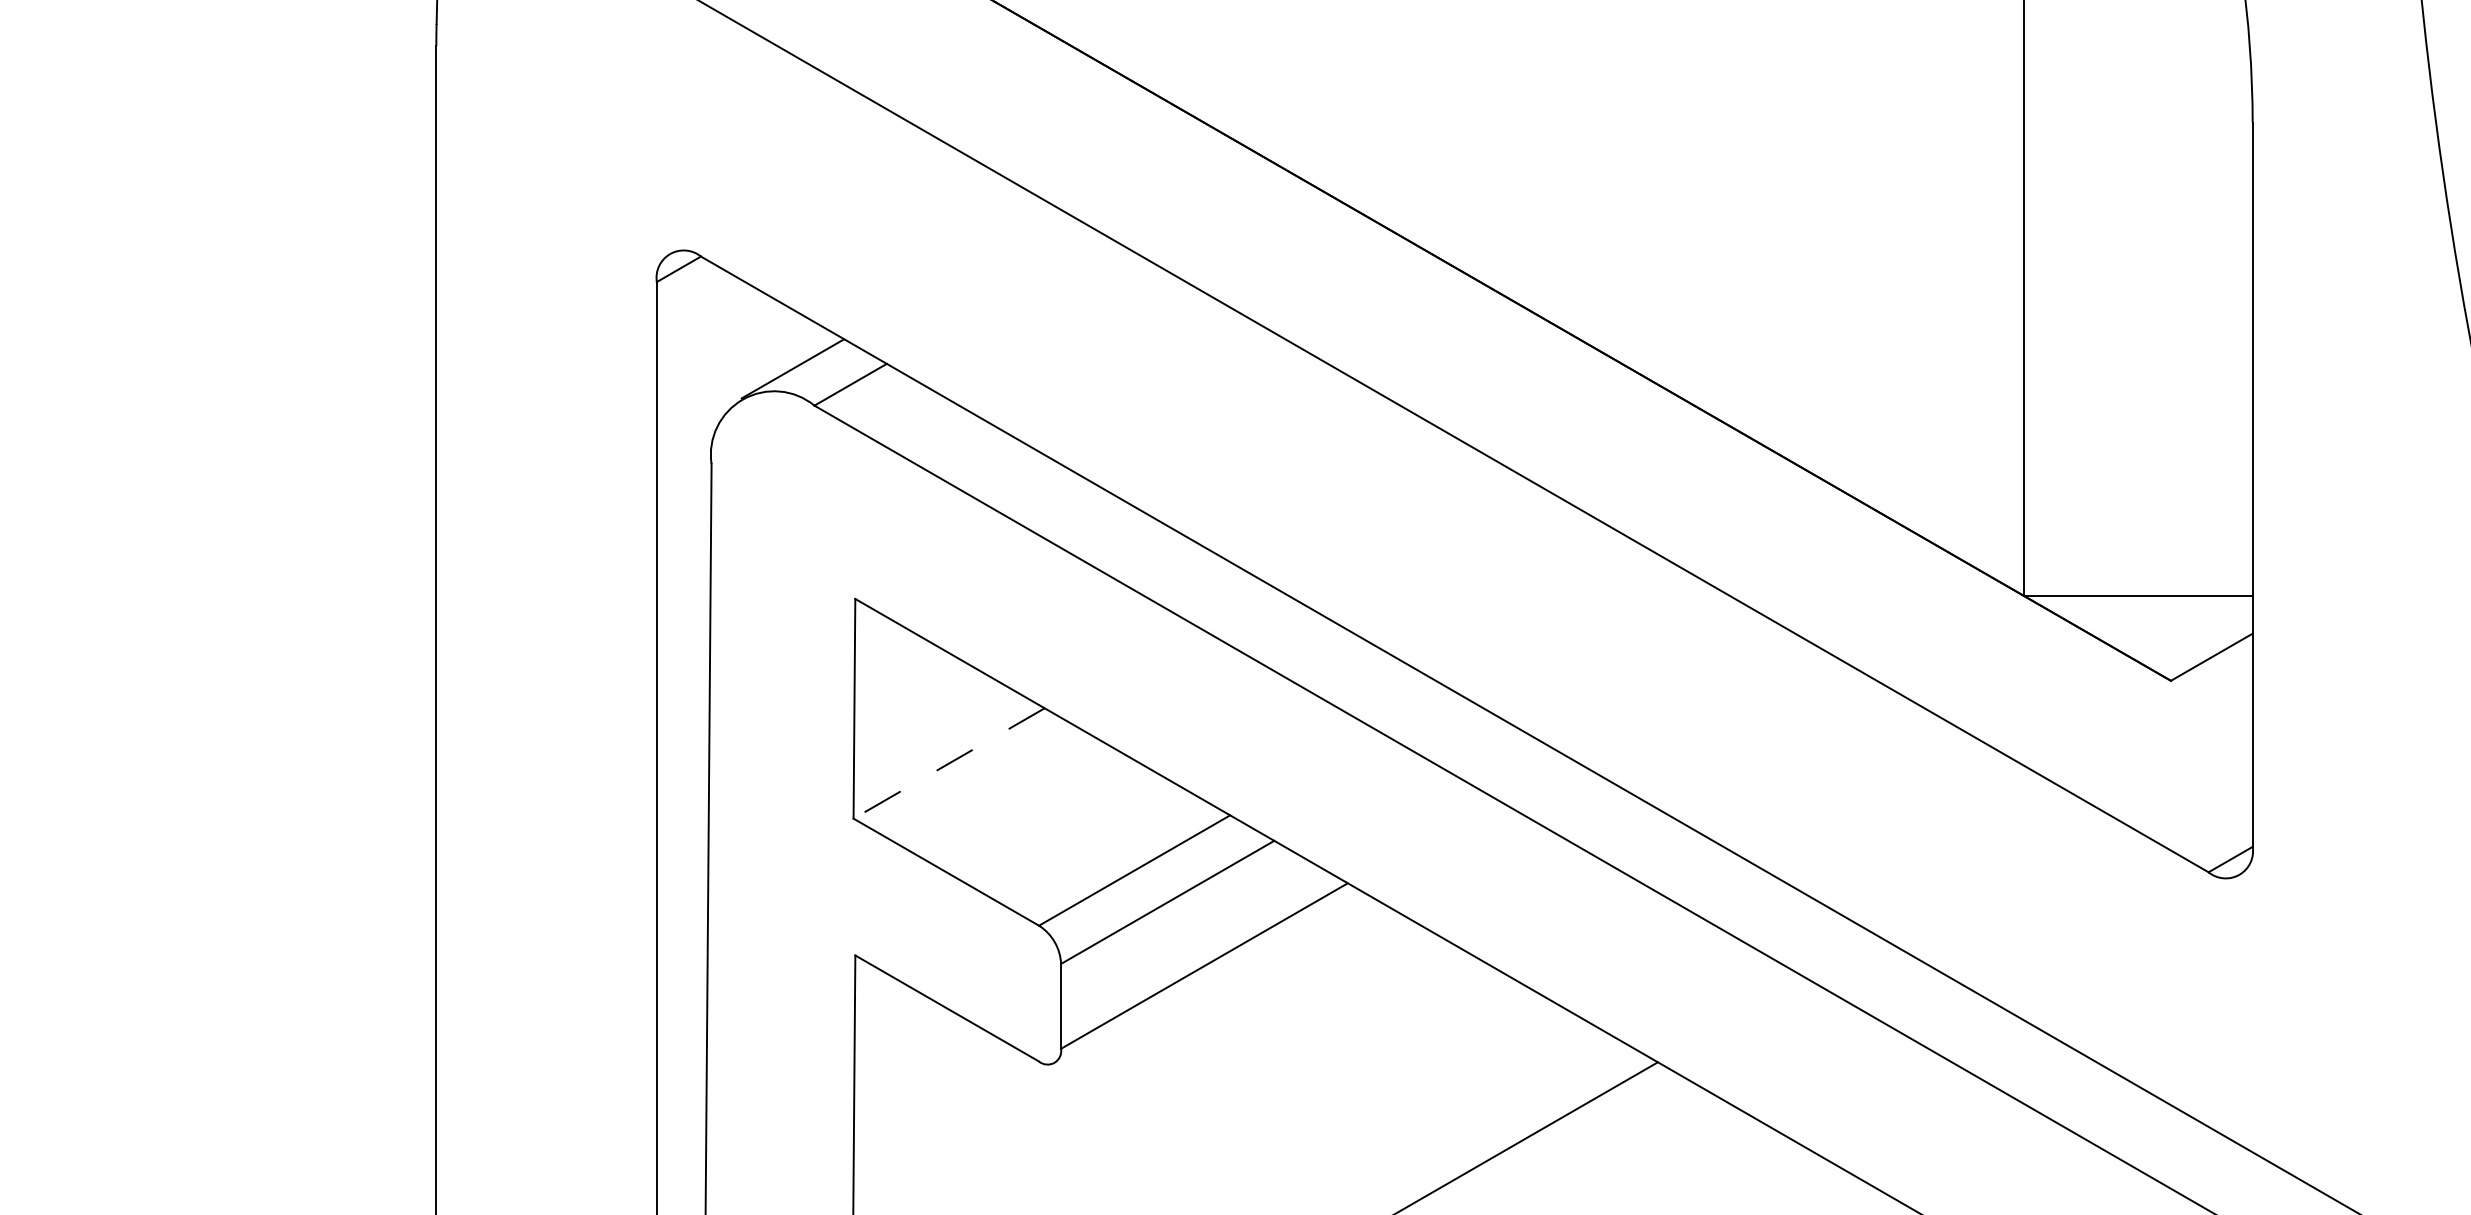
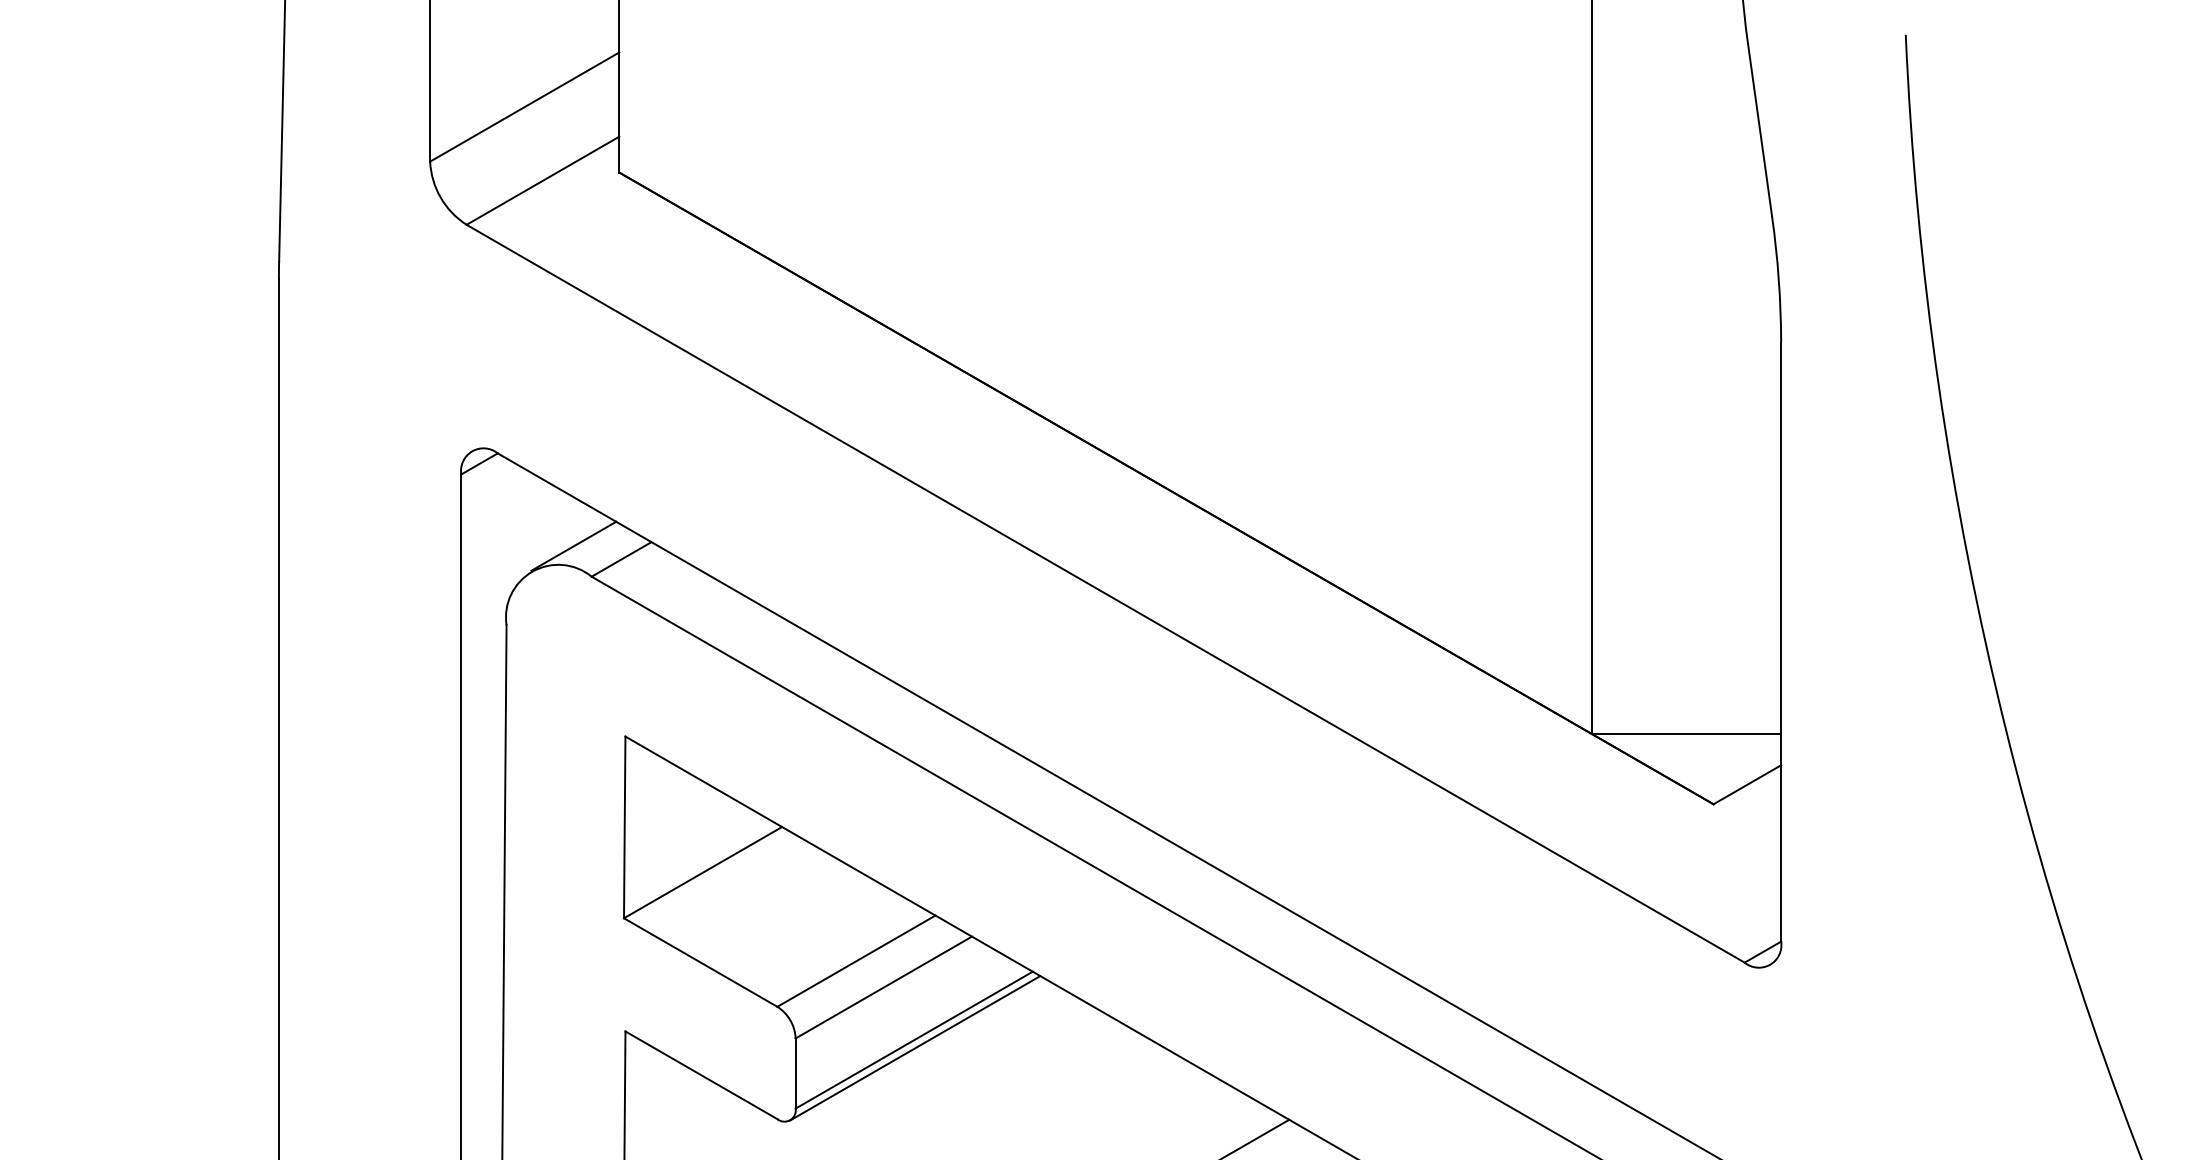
line: (948, 763) -> (702, 872), dashed -> solid
line: (1206, 976) -> (915, 1048), added

